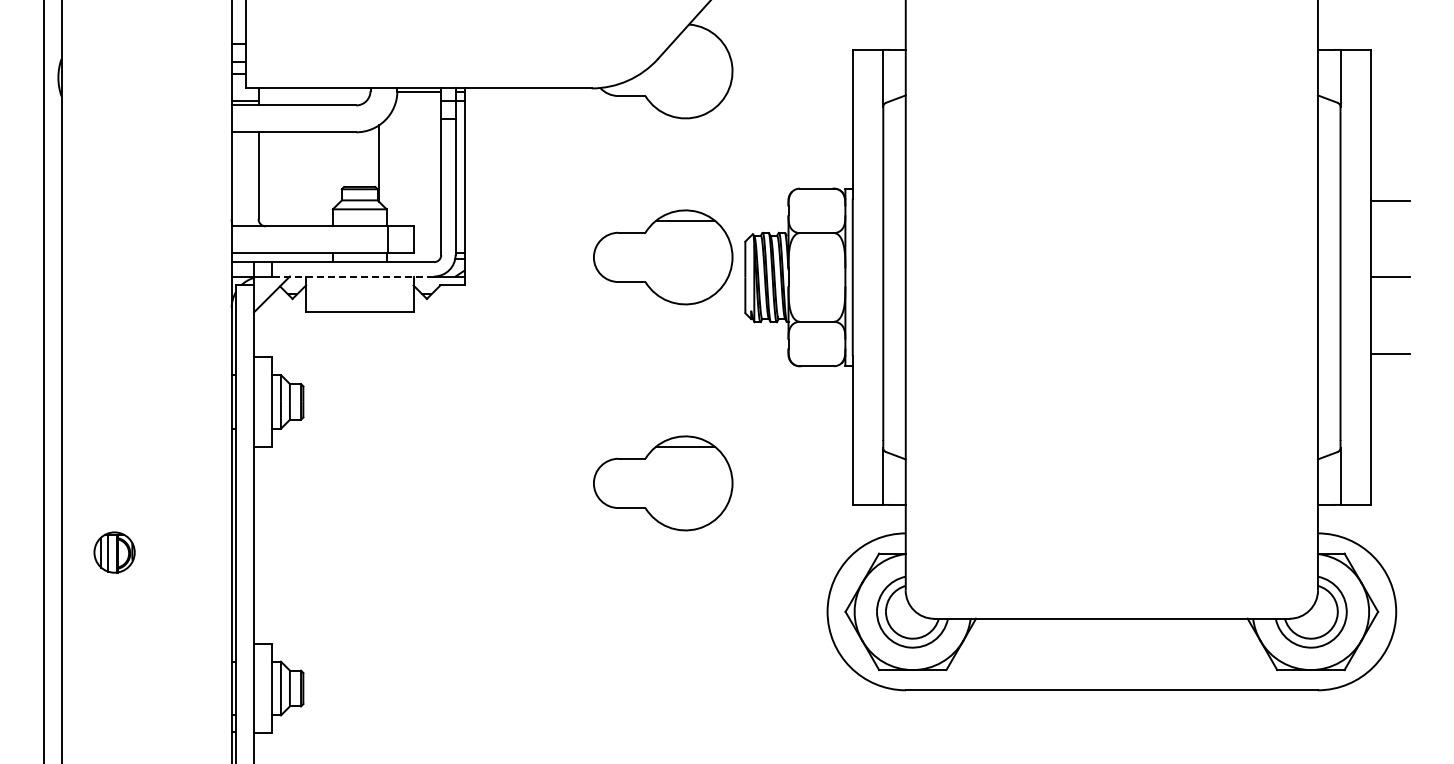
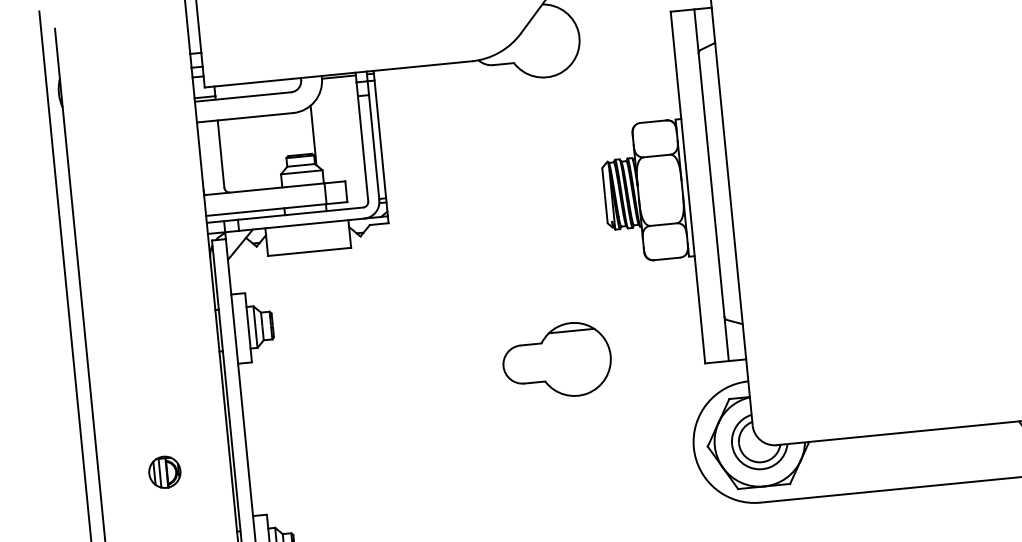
part: (663, 257) -> (540, 186), removed
line: (352, 276) -> (301, 224), dashed -> solid
part: (114, 552) -> (164, 472), moved

